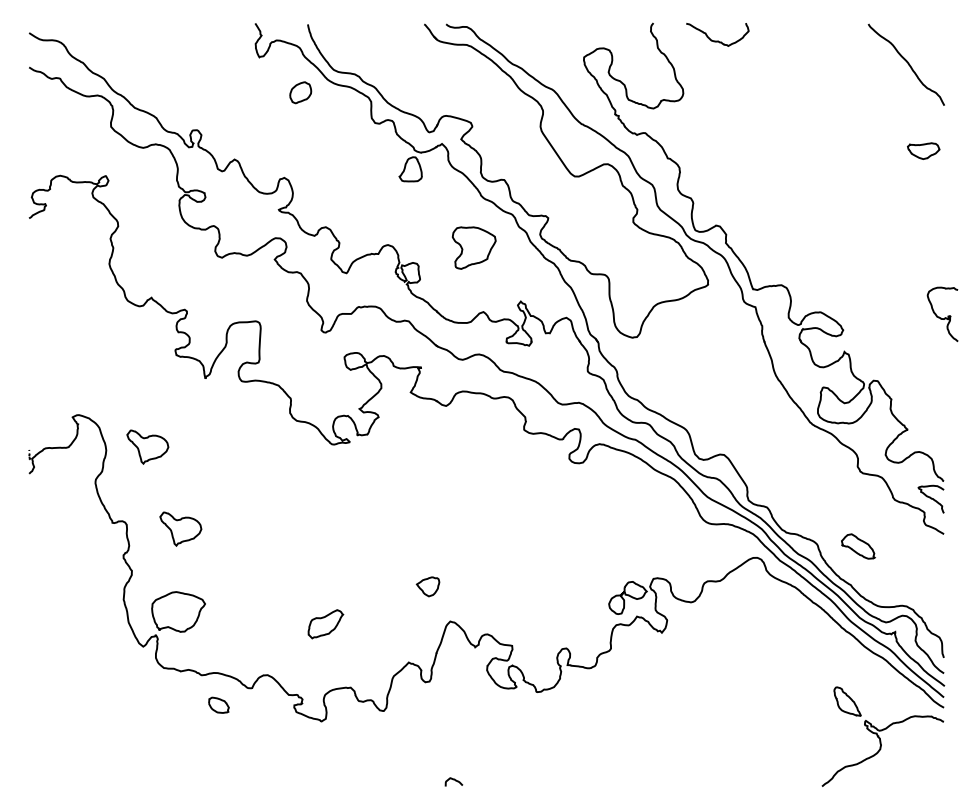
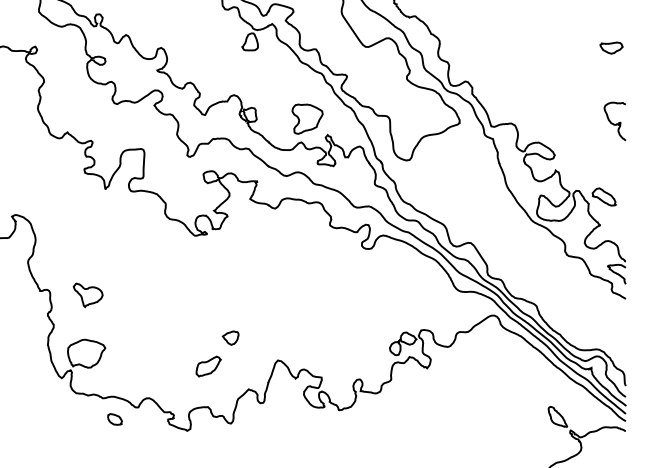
part: (923, 150) -> (611, 47), moved
part: (473, 247) -> (307, 118), moved
curve: (941, 317) -> (614, 123), moved
part: (147, 446) -> (64, 237), removed
part: (858, 546) -> (604, 196), moved
part: (427, 586) -> (230, 337), moved
part: (325, 624) -> (208, 366), moved

